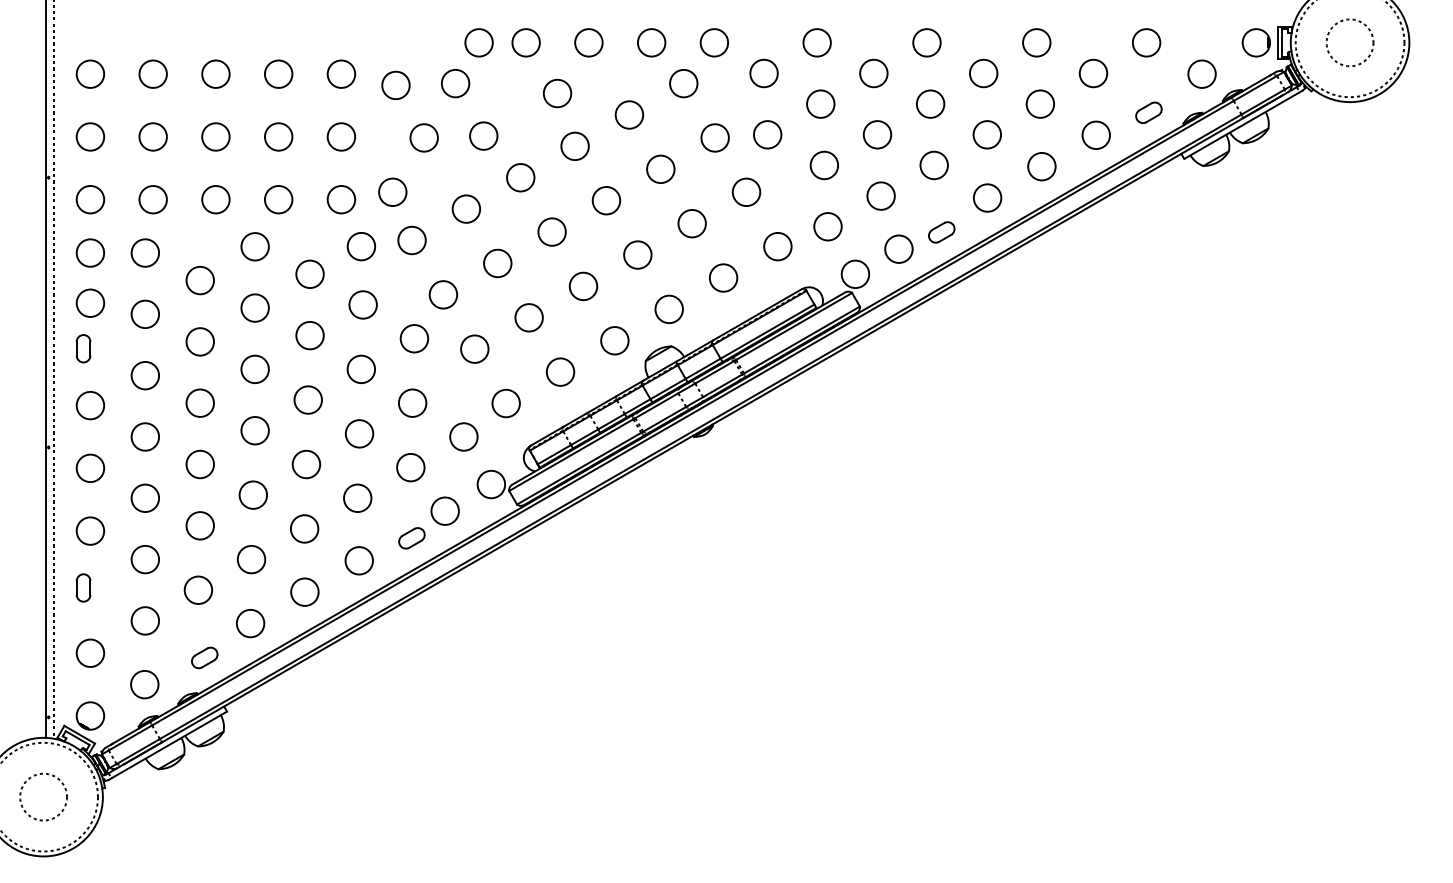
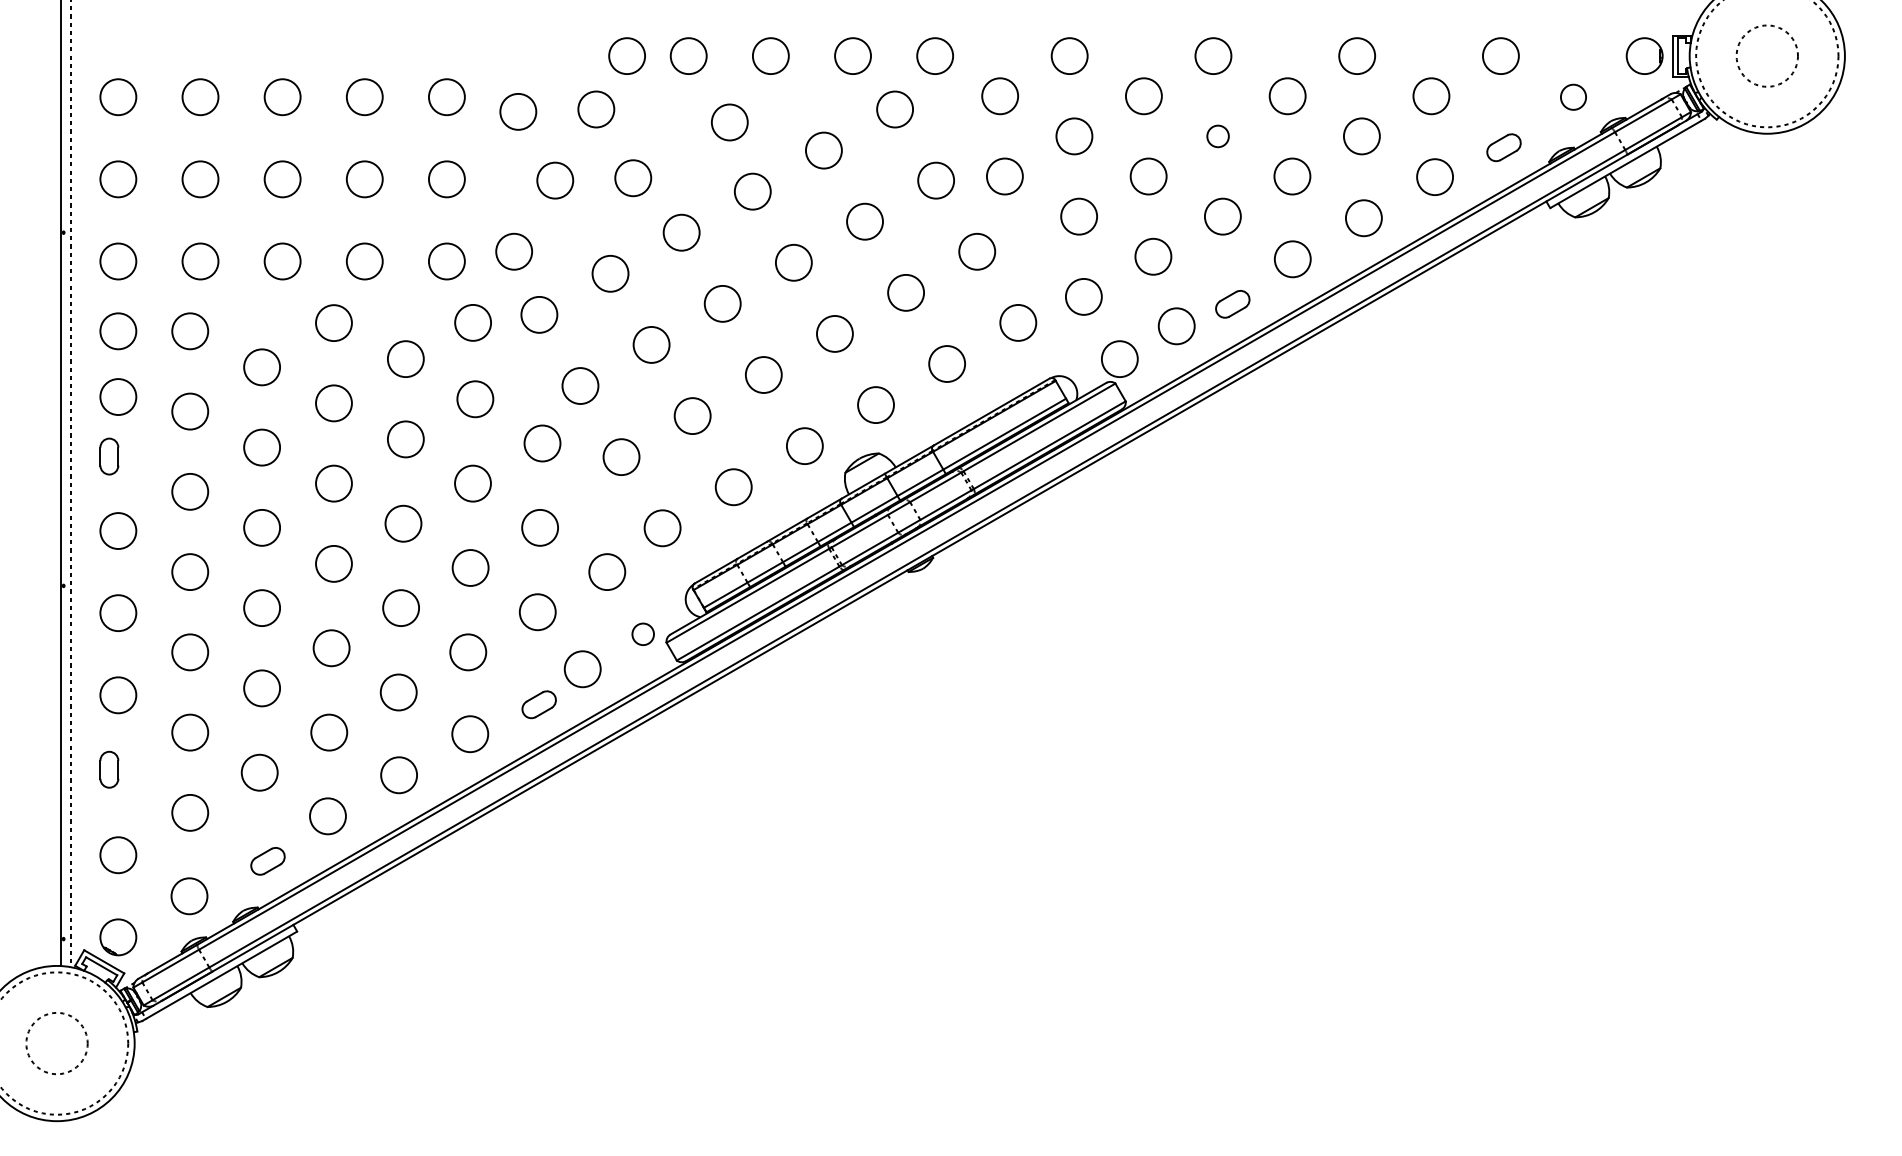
circle: (1202, 74) -> (1573, 97), size x0.7
circle: (930, 104) -> (1217, 136), size x0.6
circle: (491, 484) -> (643, 634), size x0.6

